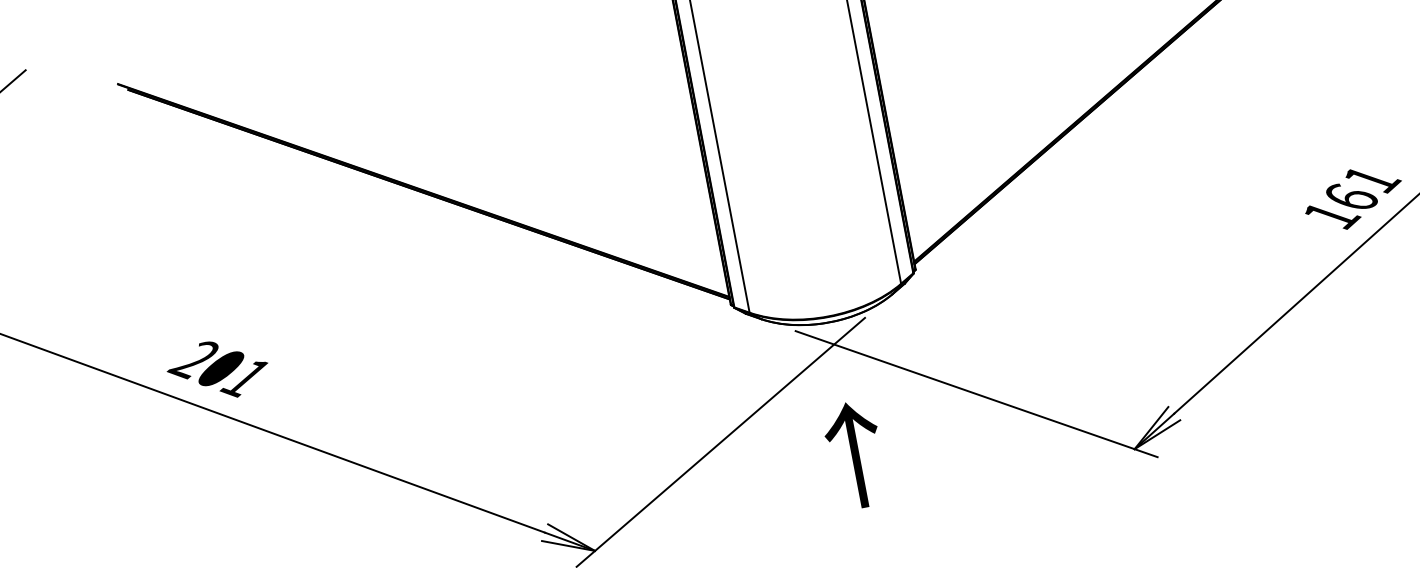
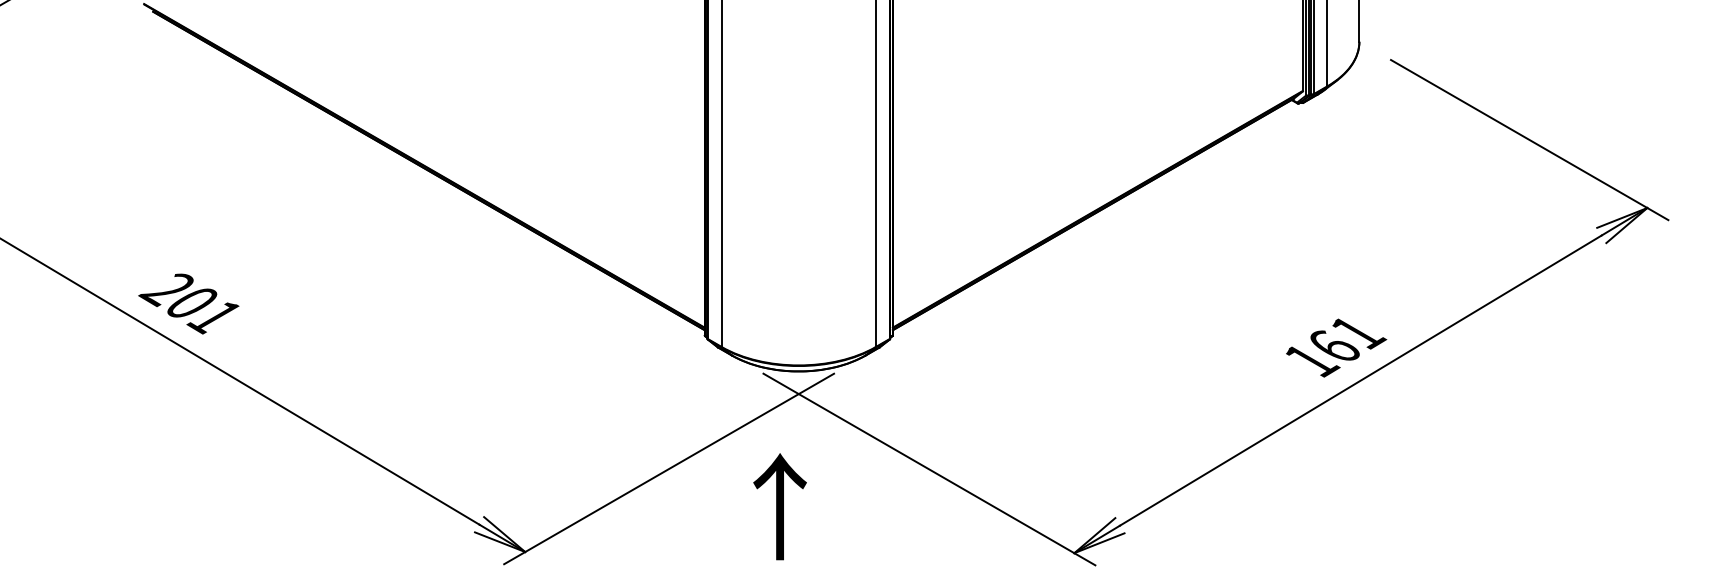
text: (854, 455) -> (779, 506), moved

